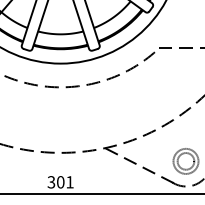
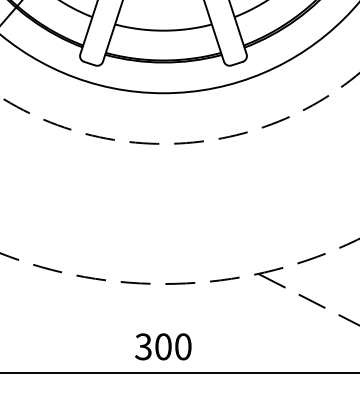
text: (69, 182) -> (182, 347), 301 -> 300

